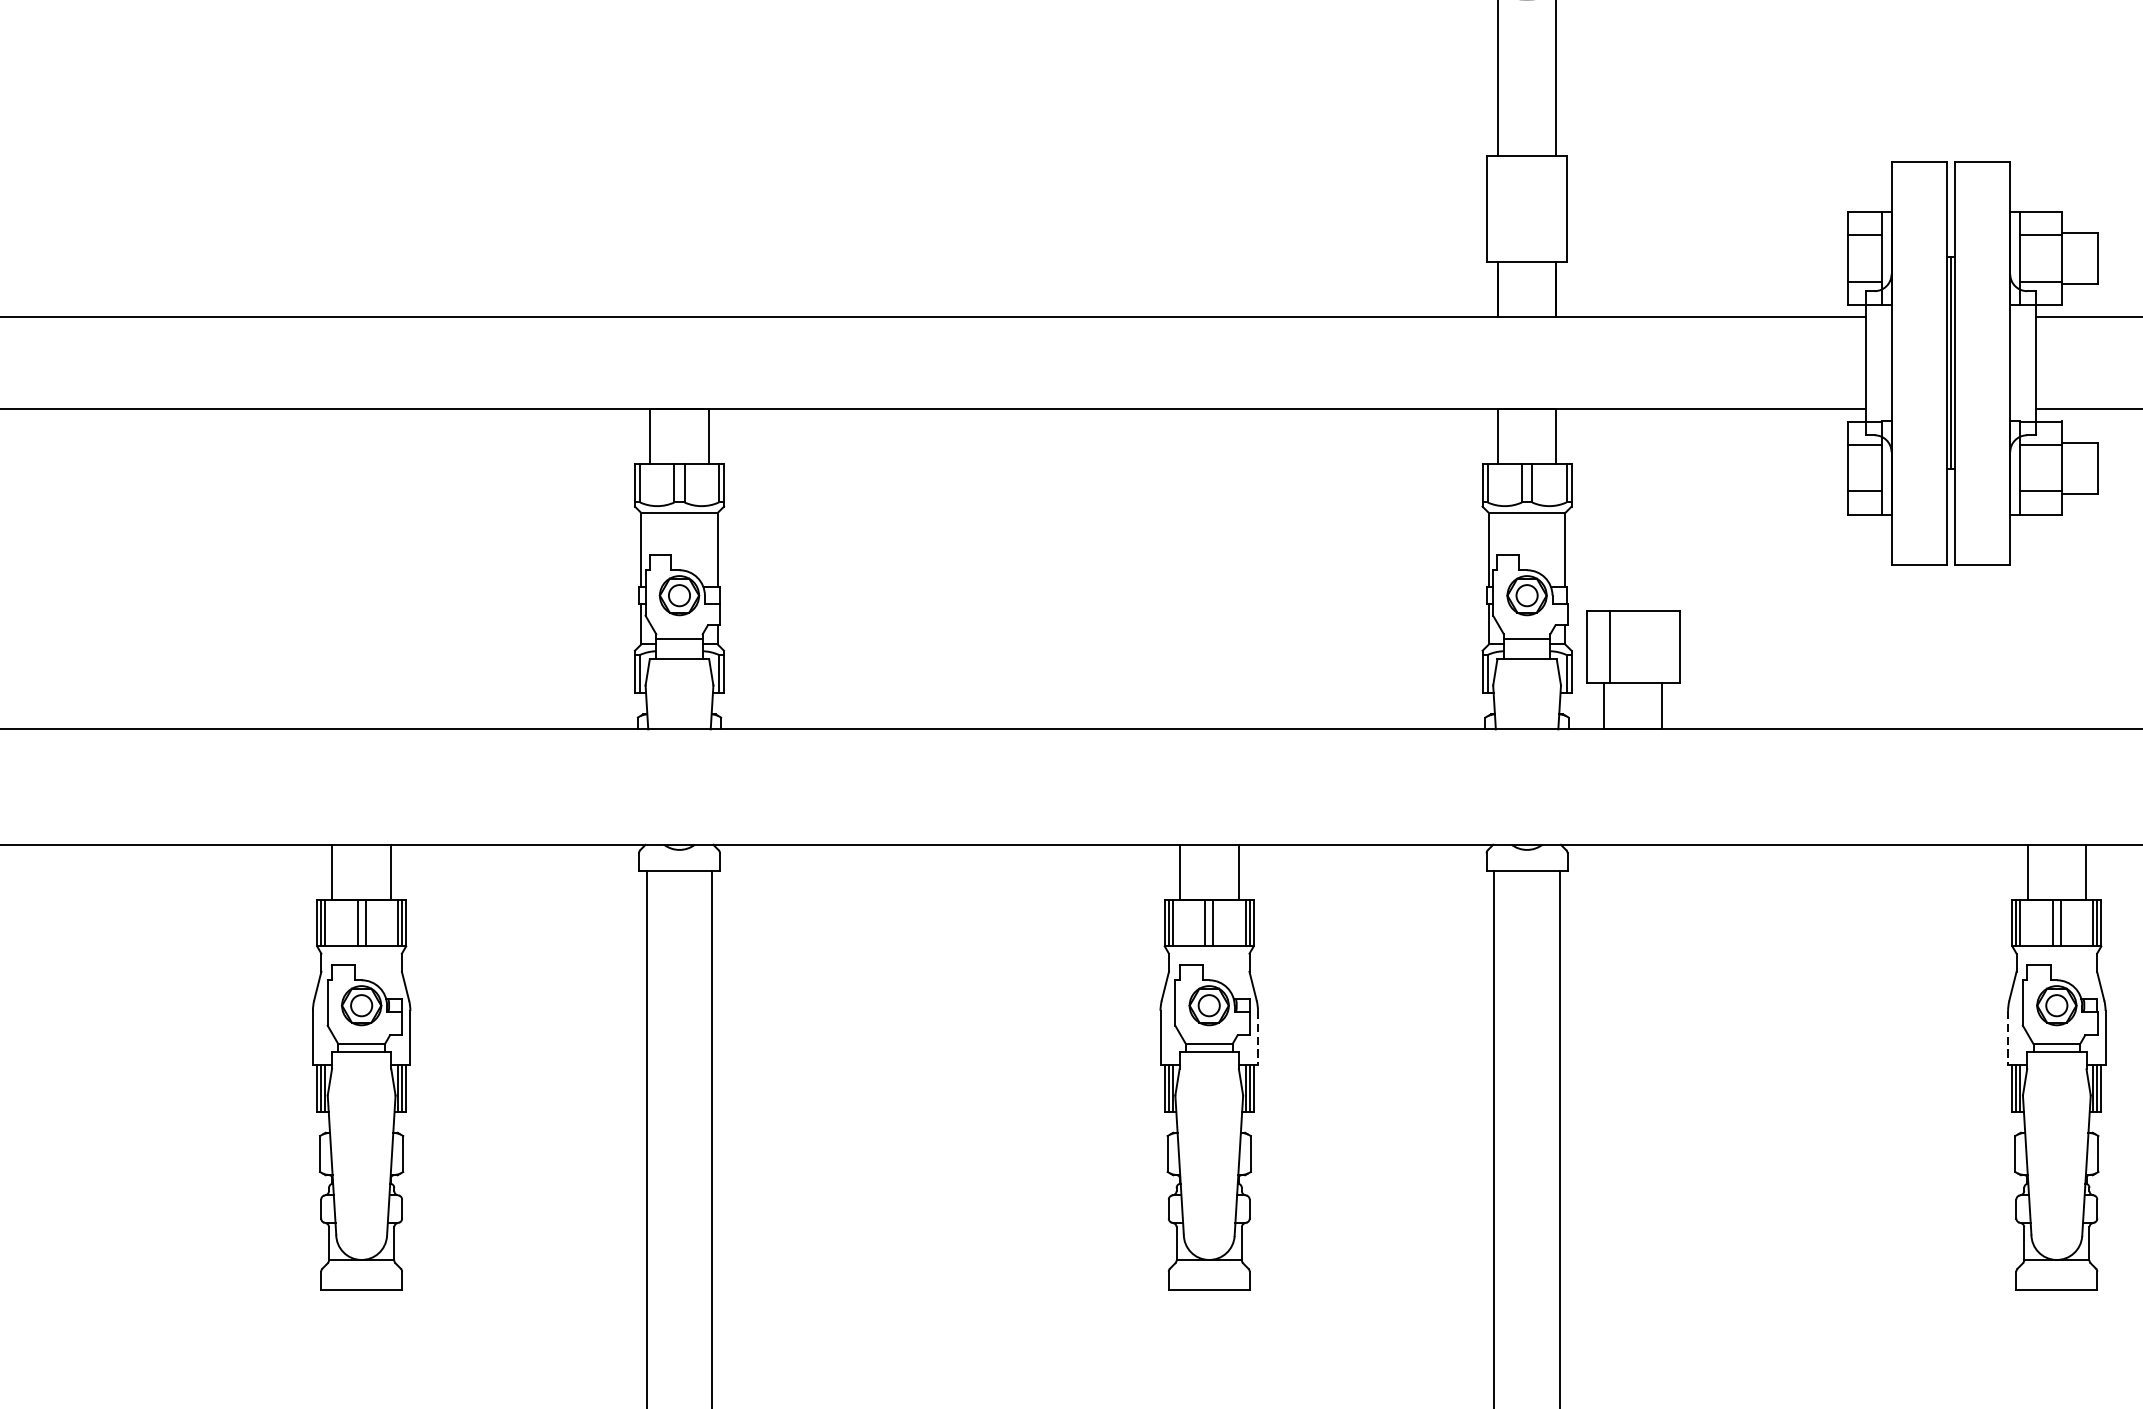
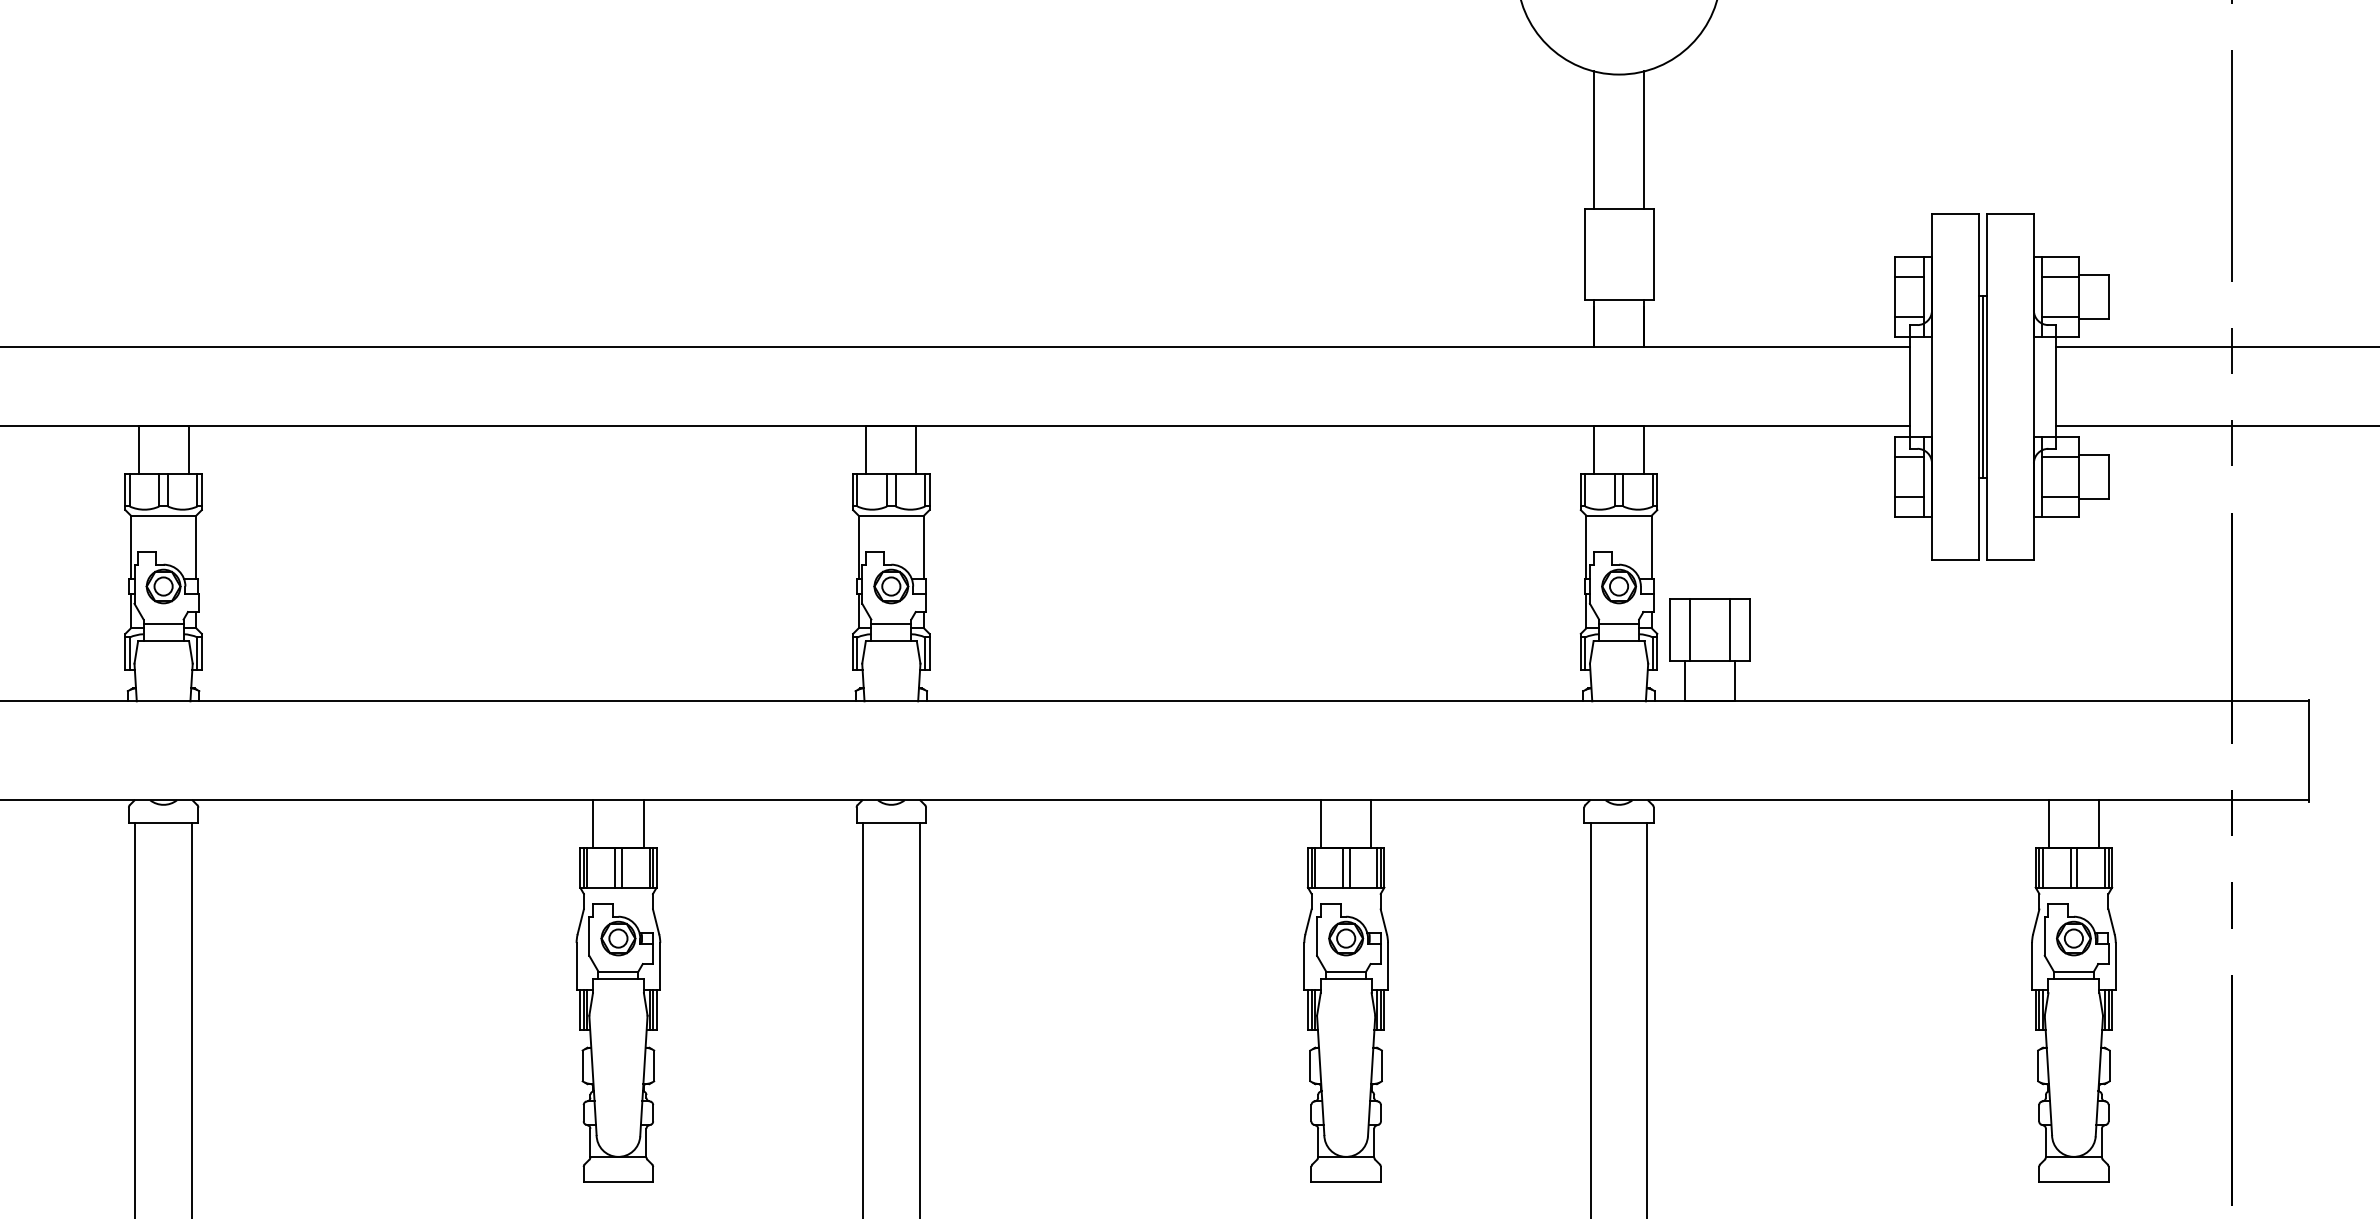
line: (1655, 646) -> (1729, 630), added
line: (1258, 1038) -> (1388, 966), dashed -> solid
line: (2008, 1038) -> (2032, 966), dashed -> solid

